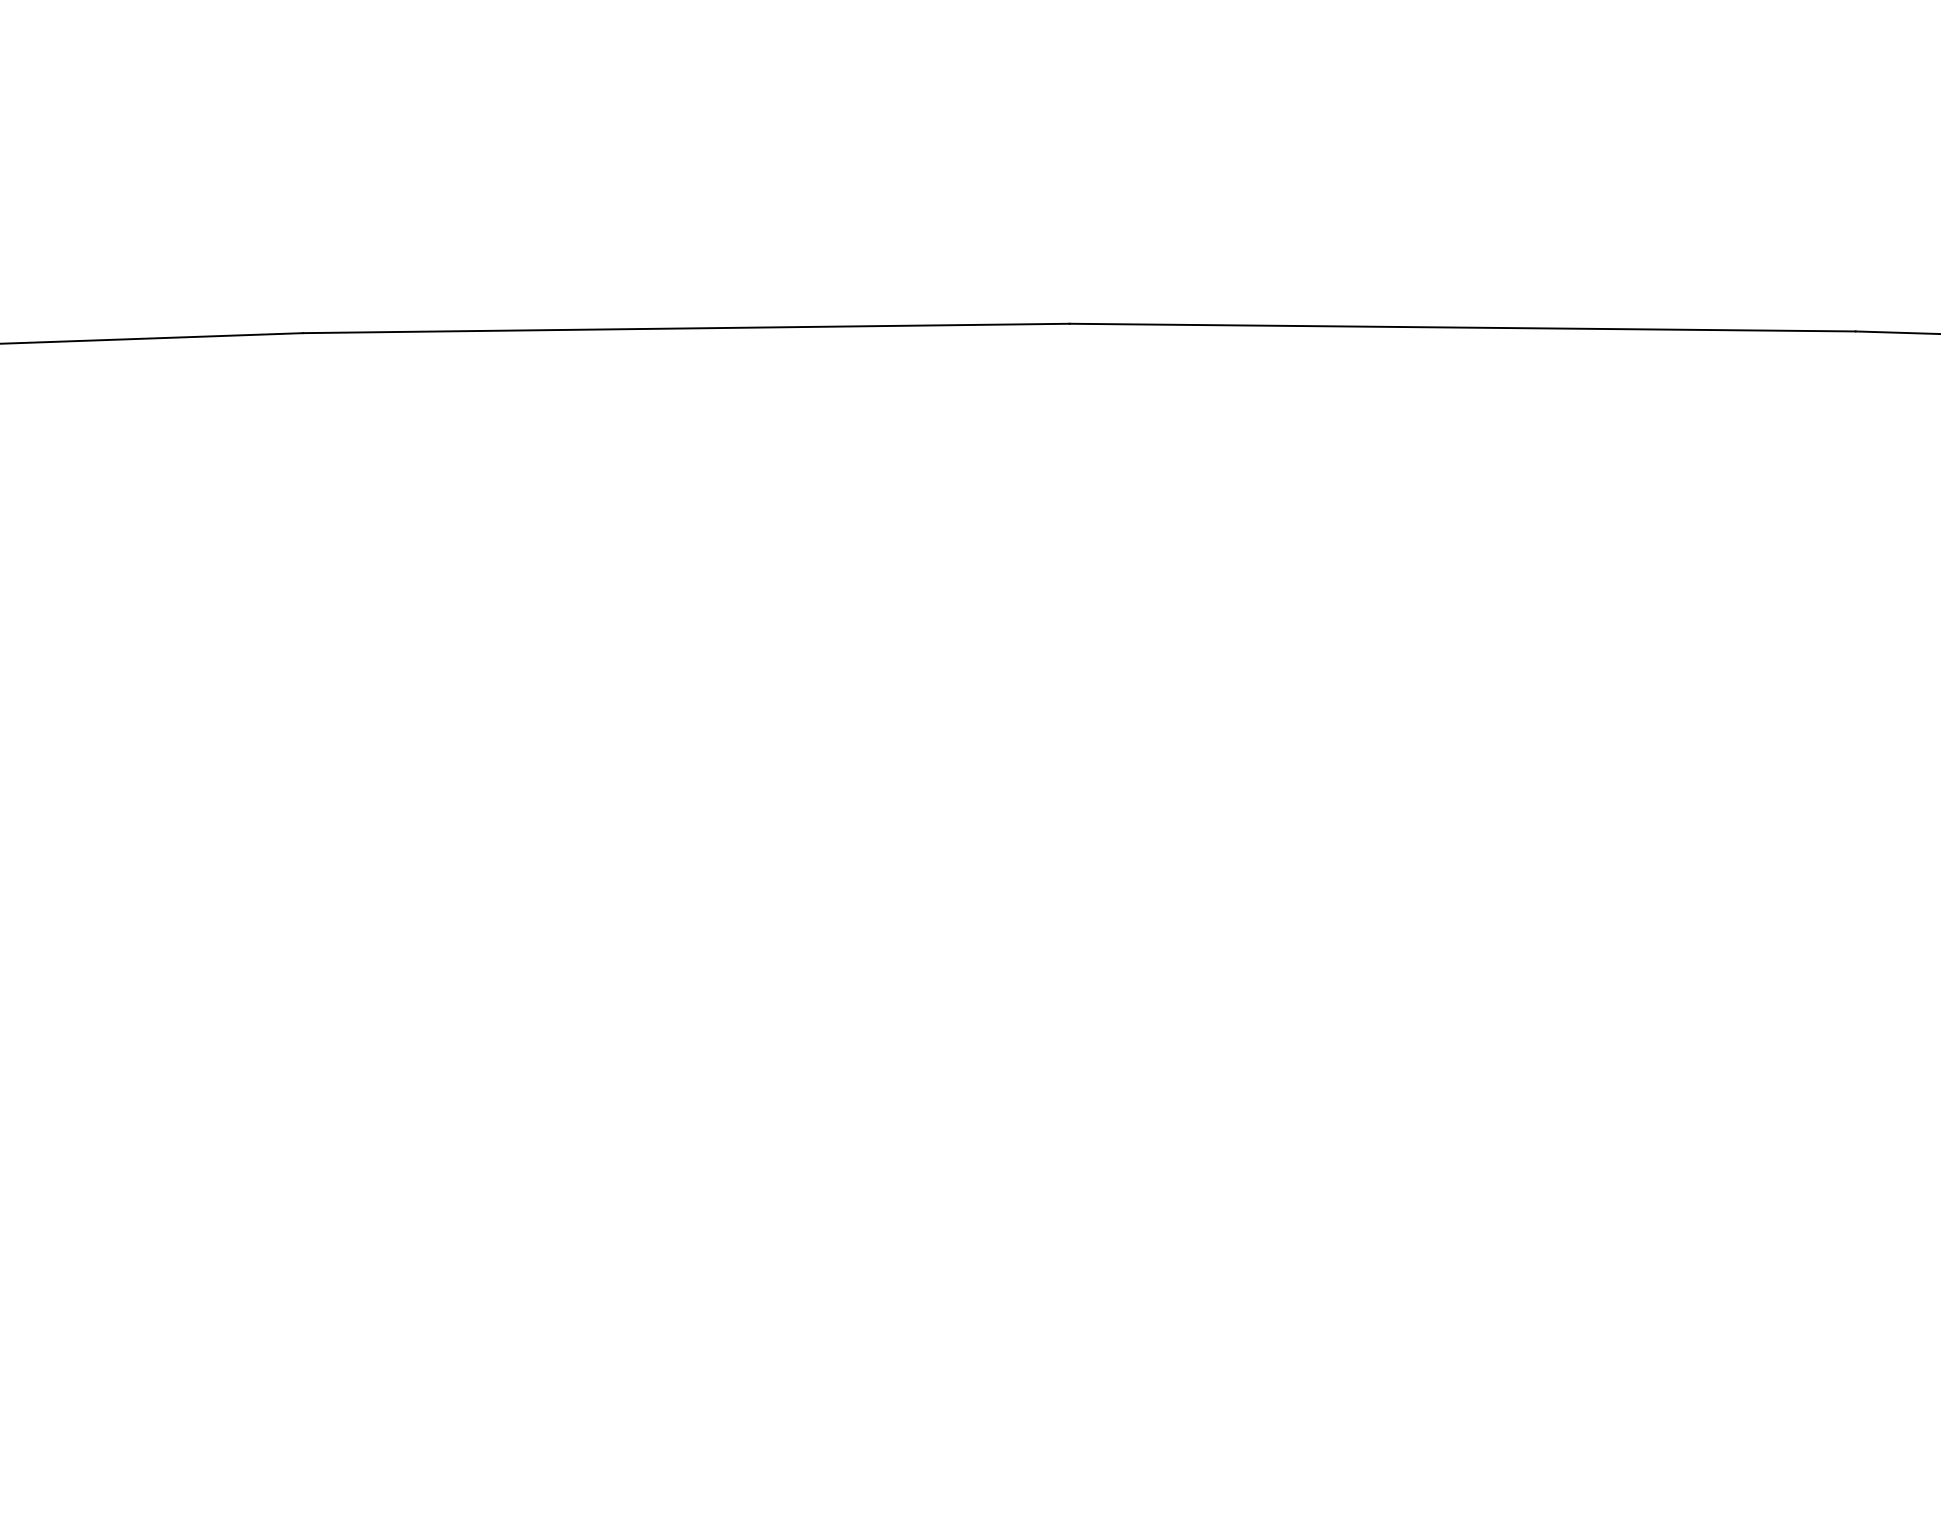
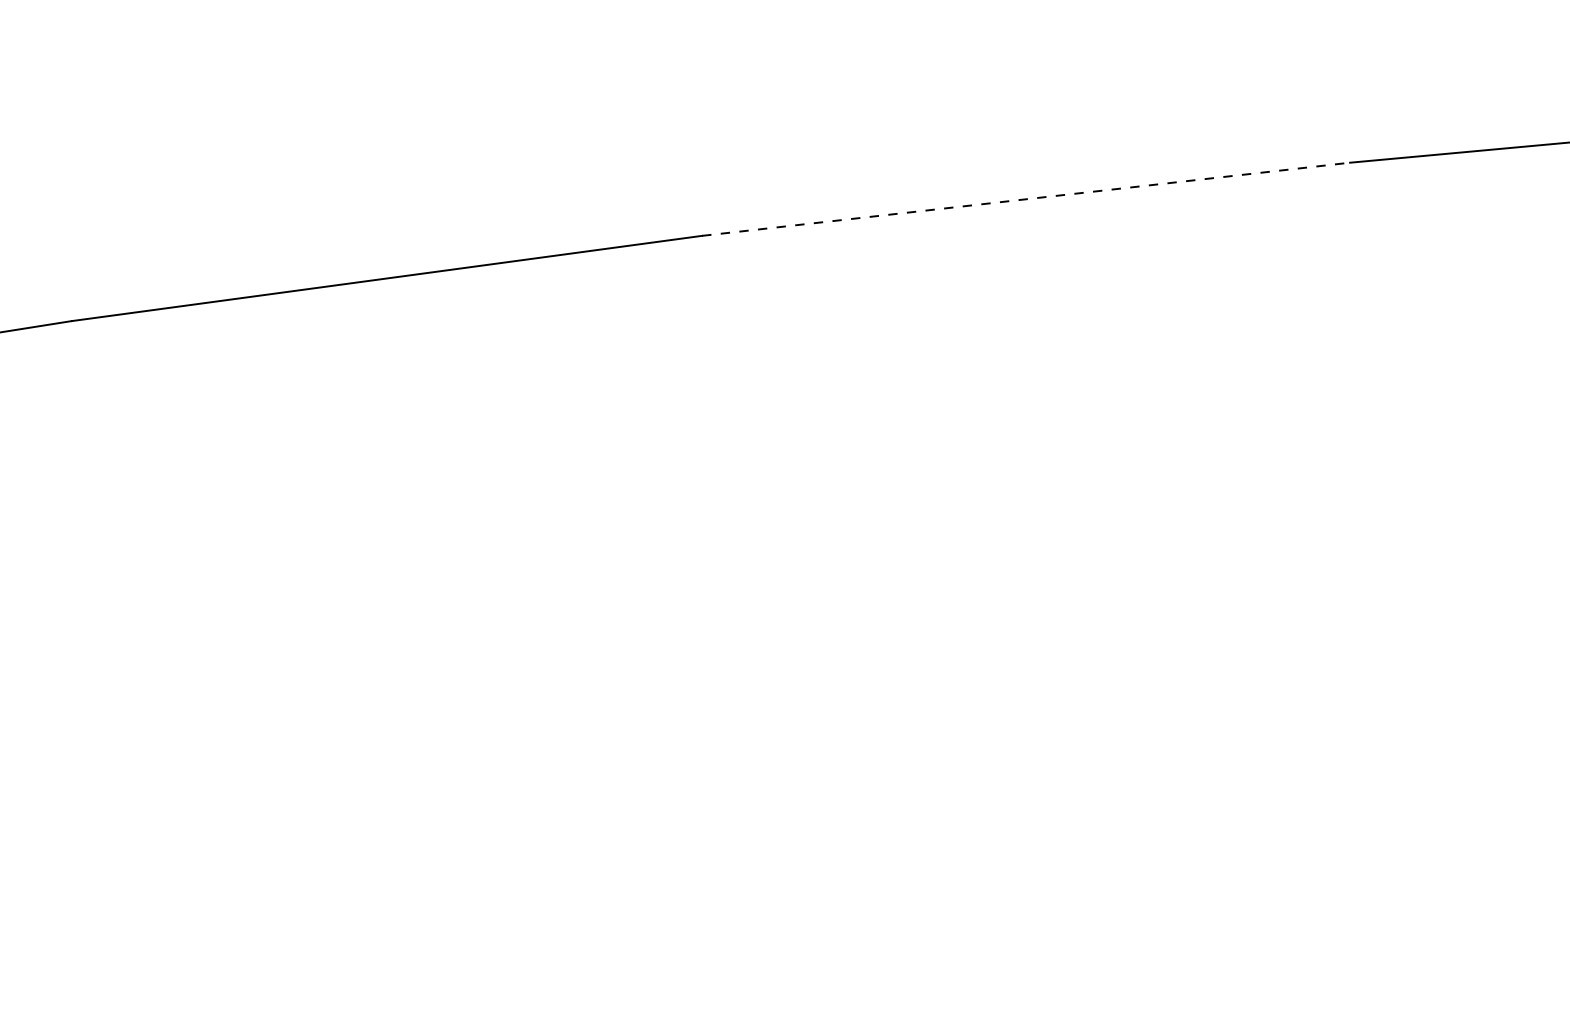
line: (1462, 327) -> (1025, 199), solid -> dashed

